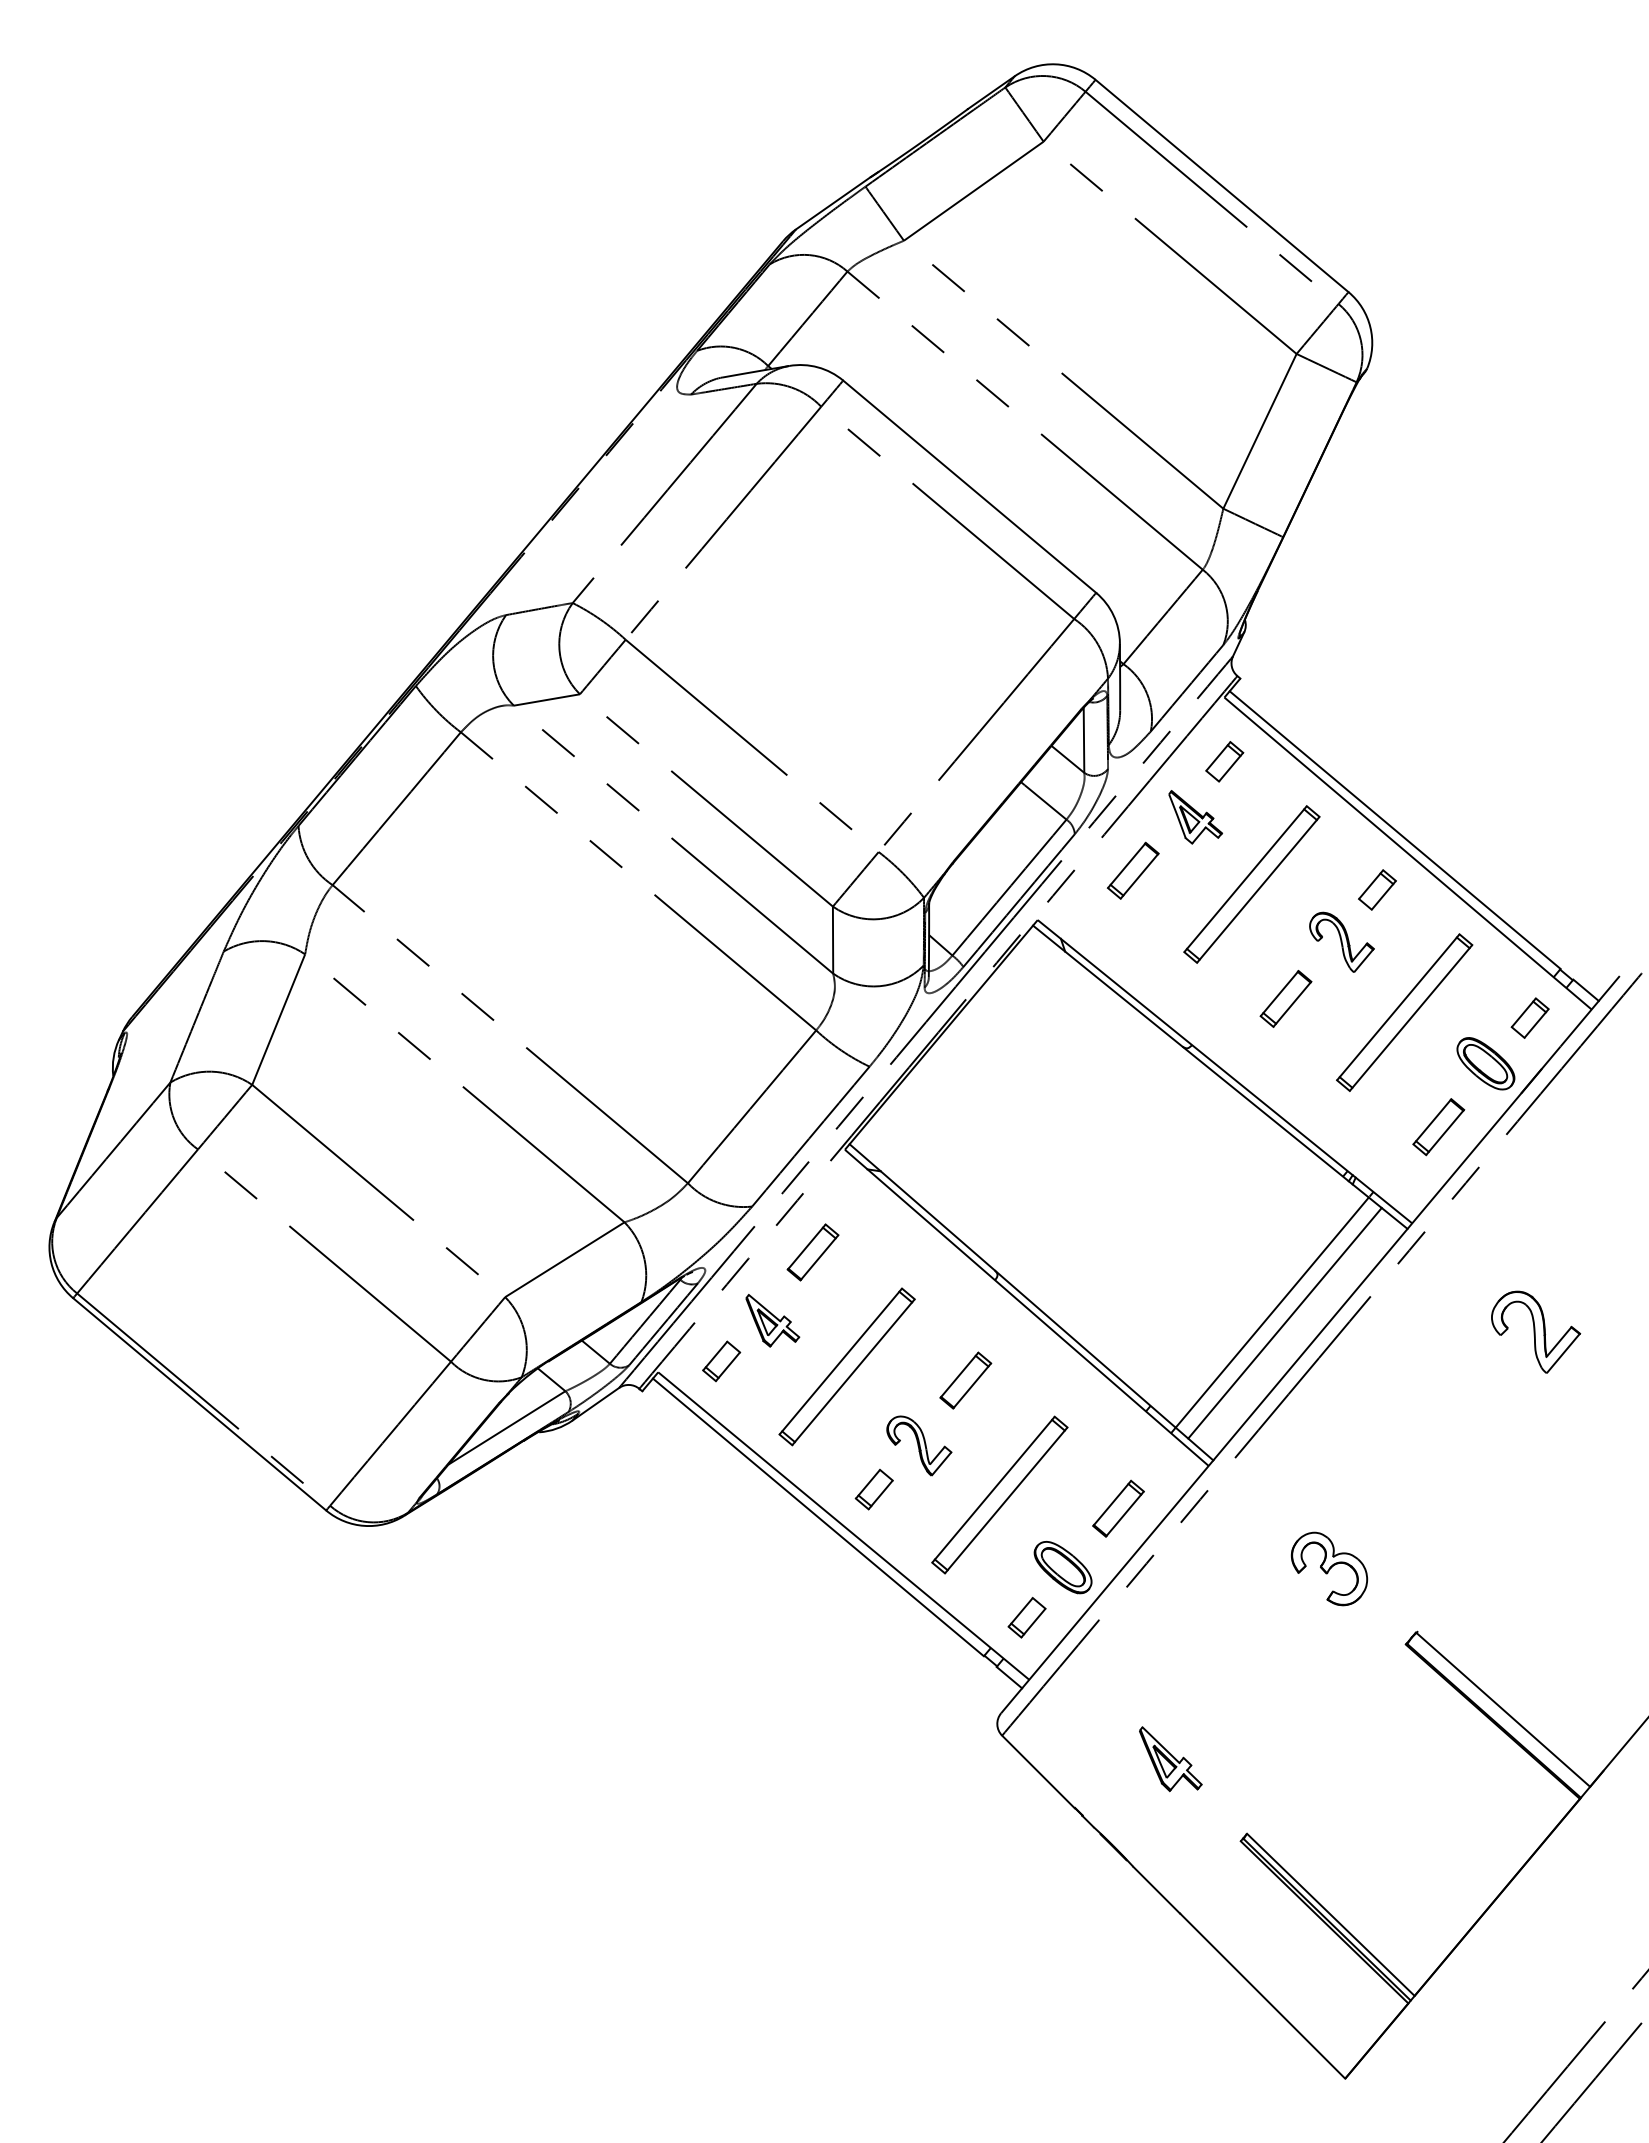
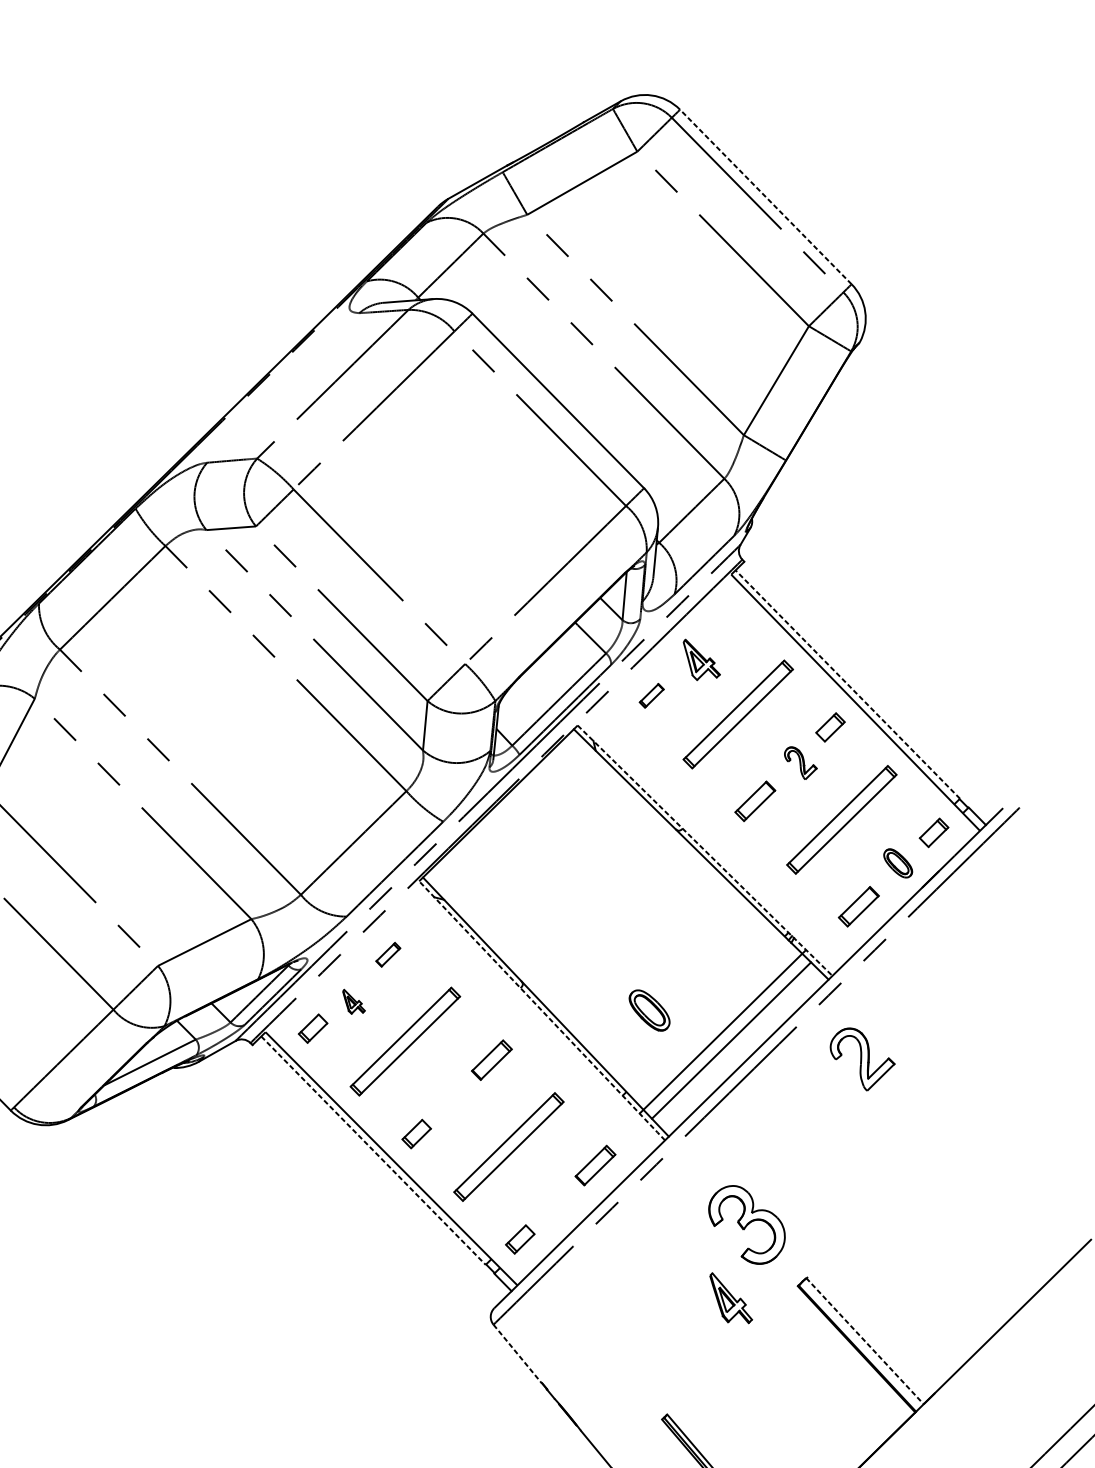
line: (1221, 185) -> (765, 196), solid -> dashed
part: (1224, 761) -> (726, 621), removed
line: (1395, 830) -> (848, 684), solid -> dashed
part: (1133, 870) -> (651, 695), size x0.6
part: (1341, 941) -> (800, 762), size x0.7
part: (1485, 1063) -> (897, 863), size x0.7
line: (1225, 1072) -> (705, 851), solid -> dashed
part: (812, 1252) -> (387, 954), size x0.6
line: (1027, 1308) -> (542, 1011), solid -> dashed
part: (772, 1320) -> (353, 1002), size x0.6
part: (1536, 1331) -> (862, 1059), moved
part: (919, 1445) -> (453, 1104), removed
line: (818, 1517) -> (373, 1150), solid -> dashed
part: (1062, 1567) -> (649, 1010), moved
part: (1329, 1568) -> (746, 1224), size x1.4
line: (1503, 1709) -> (865, 1341), solid -> dashed
part: (1170, 1759) -> (730, 1299), moved
line: (1038, 1772) -> (517, 1354), solid -> dashed

